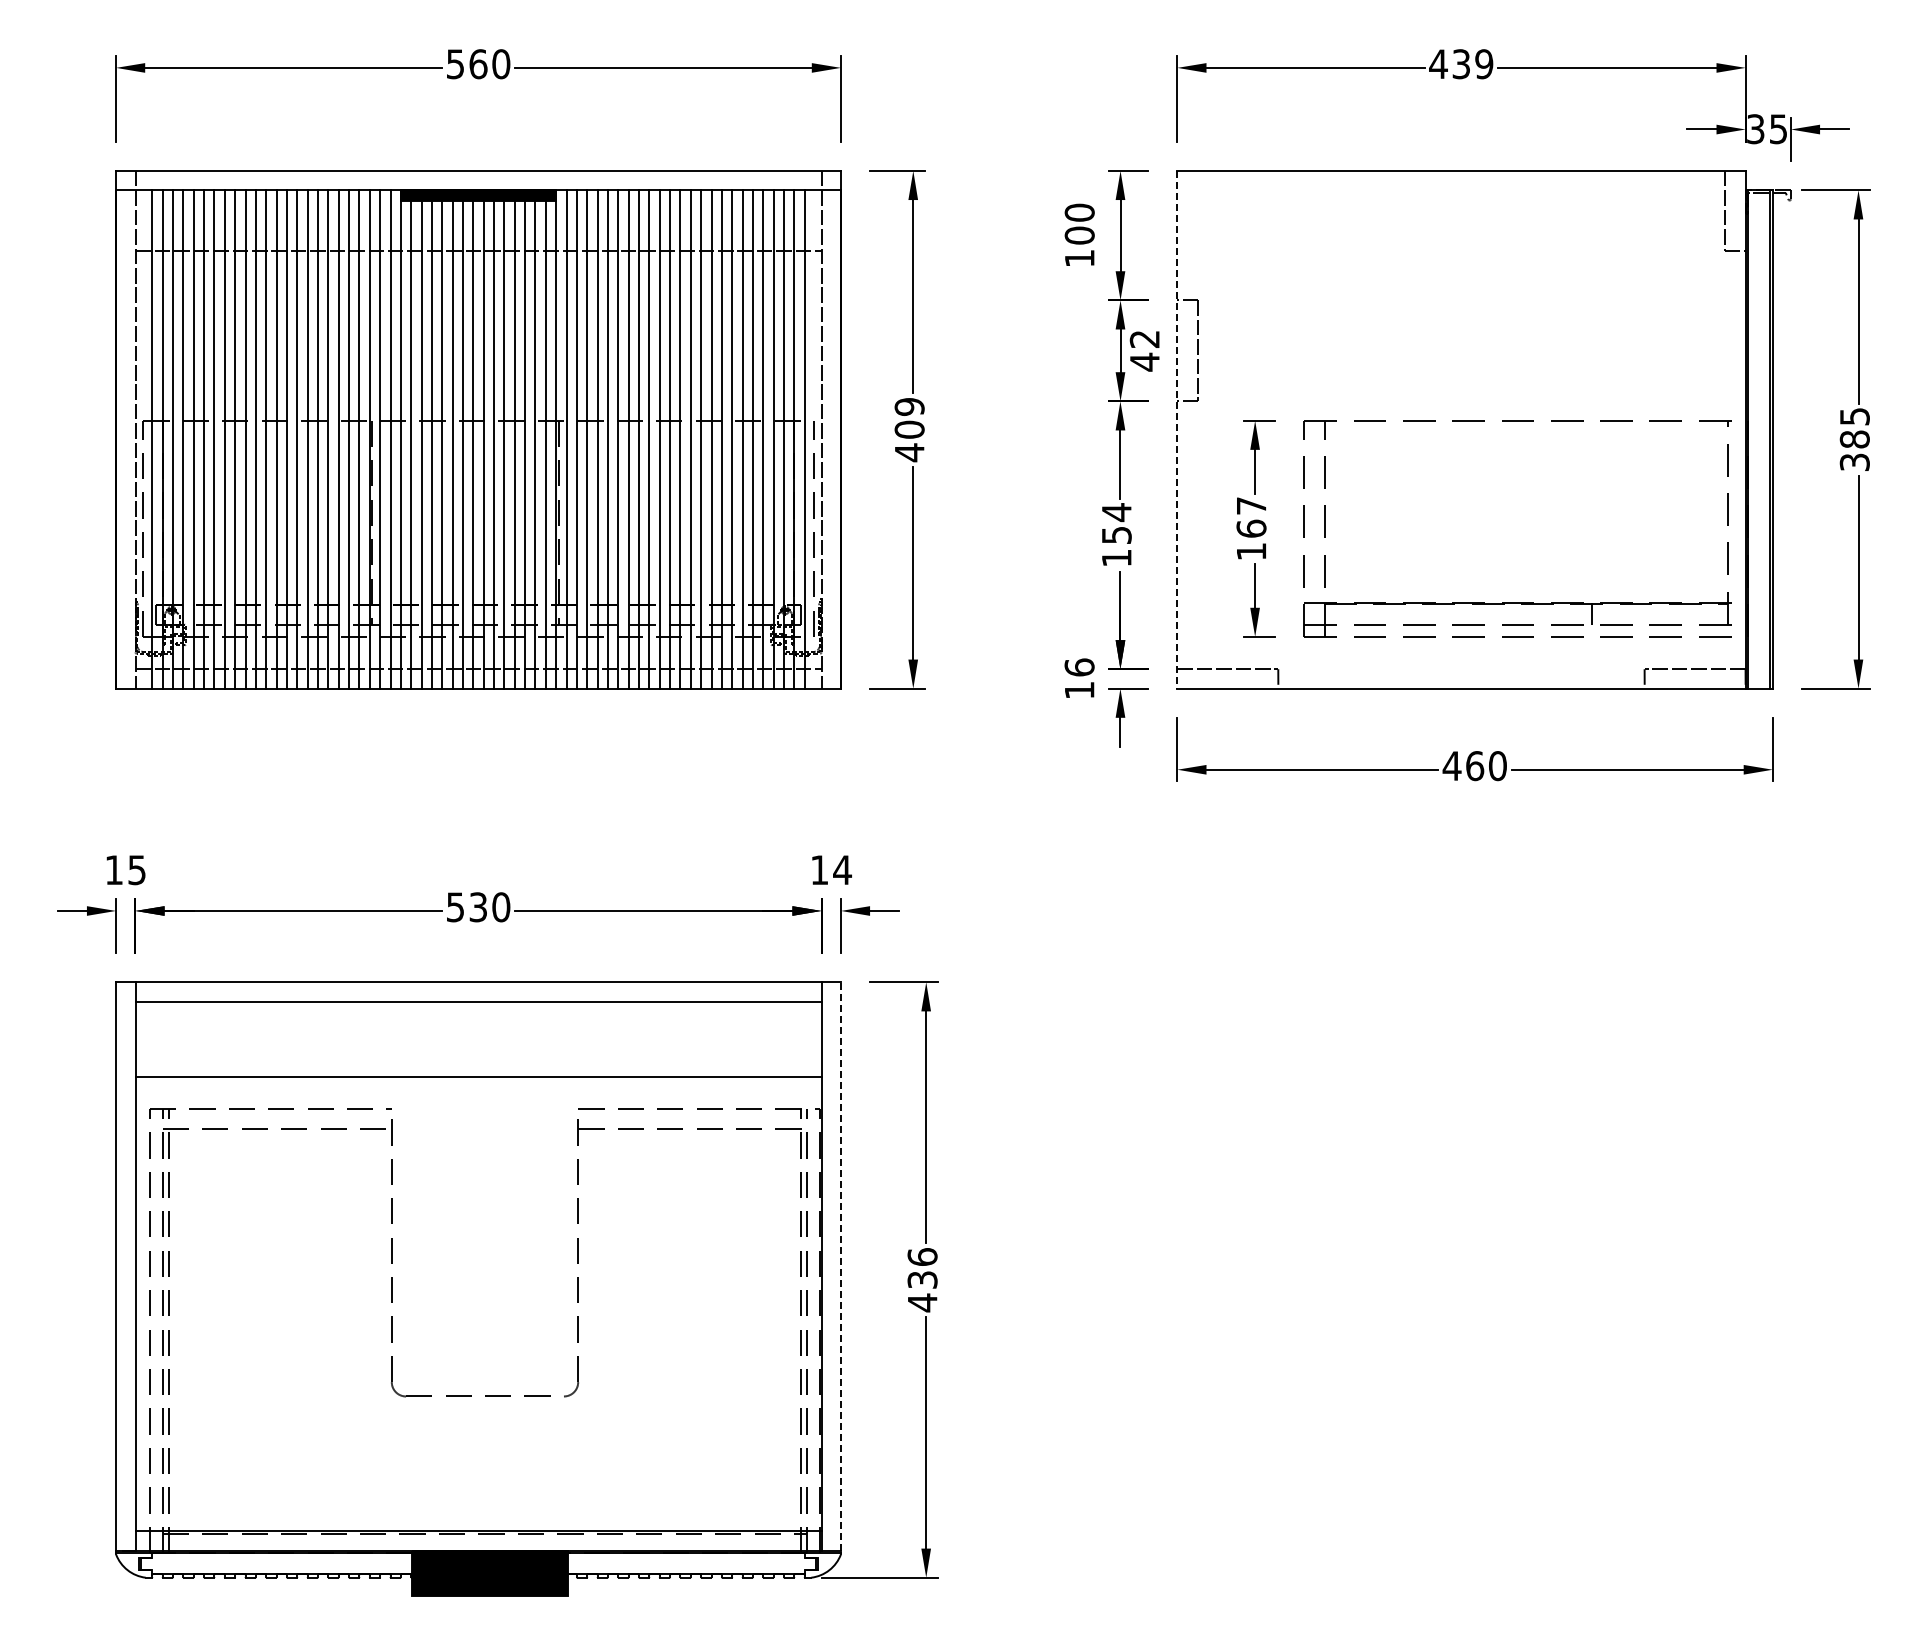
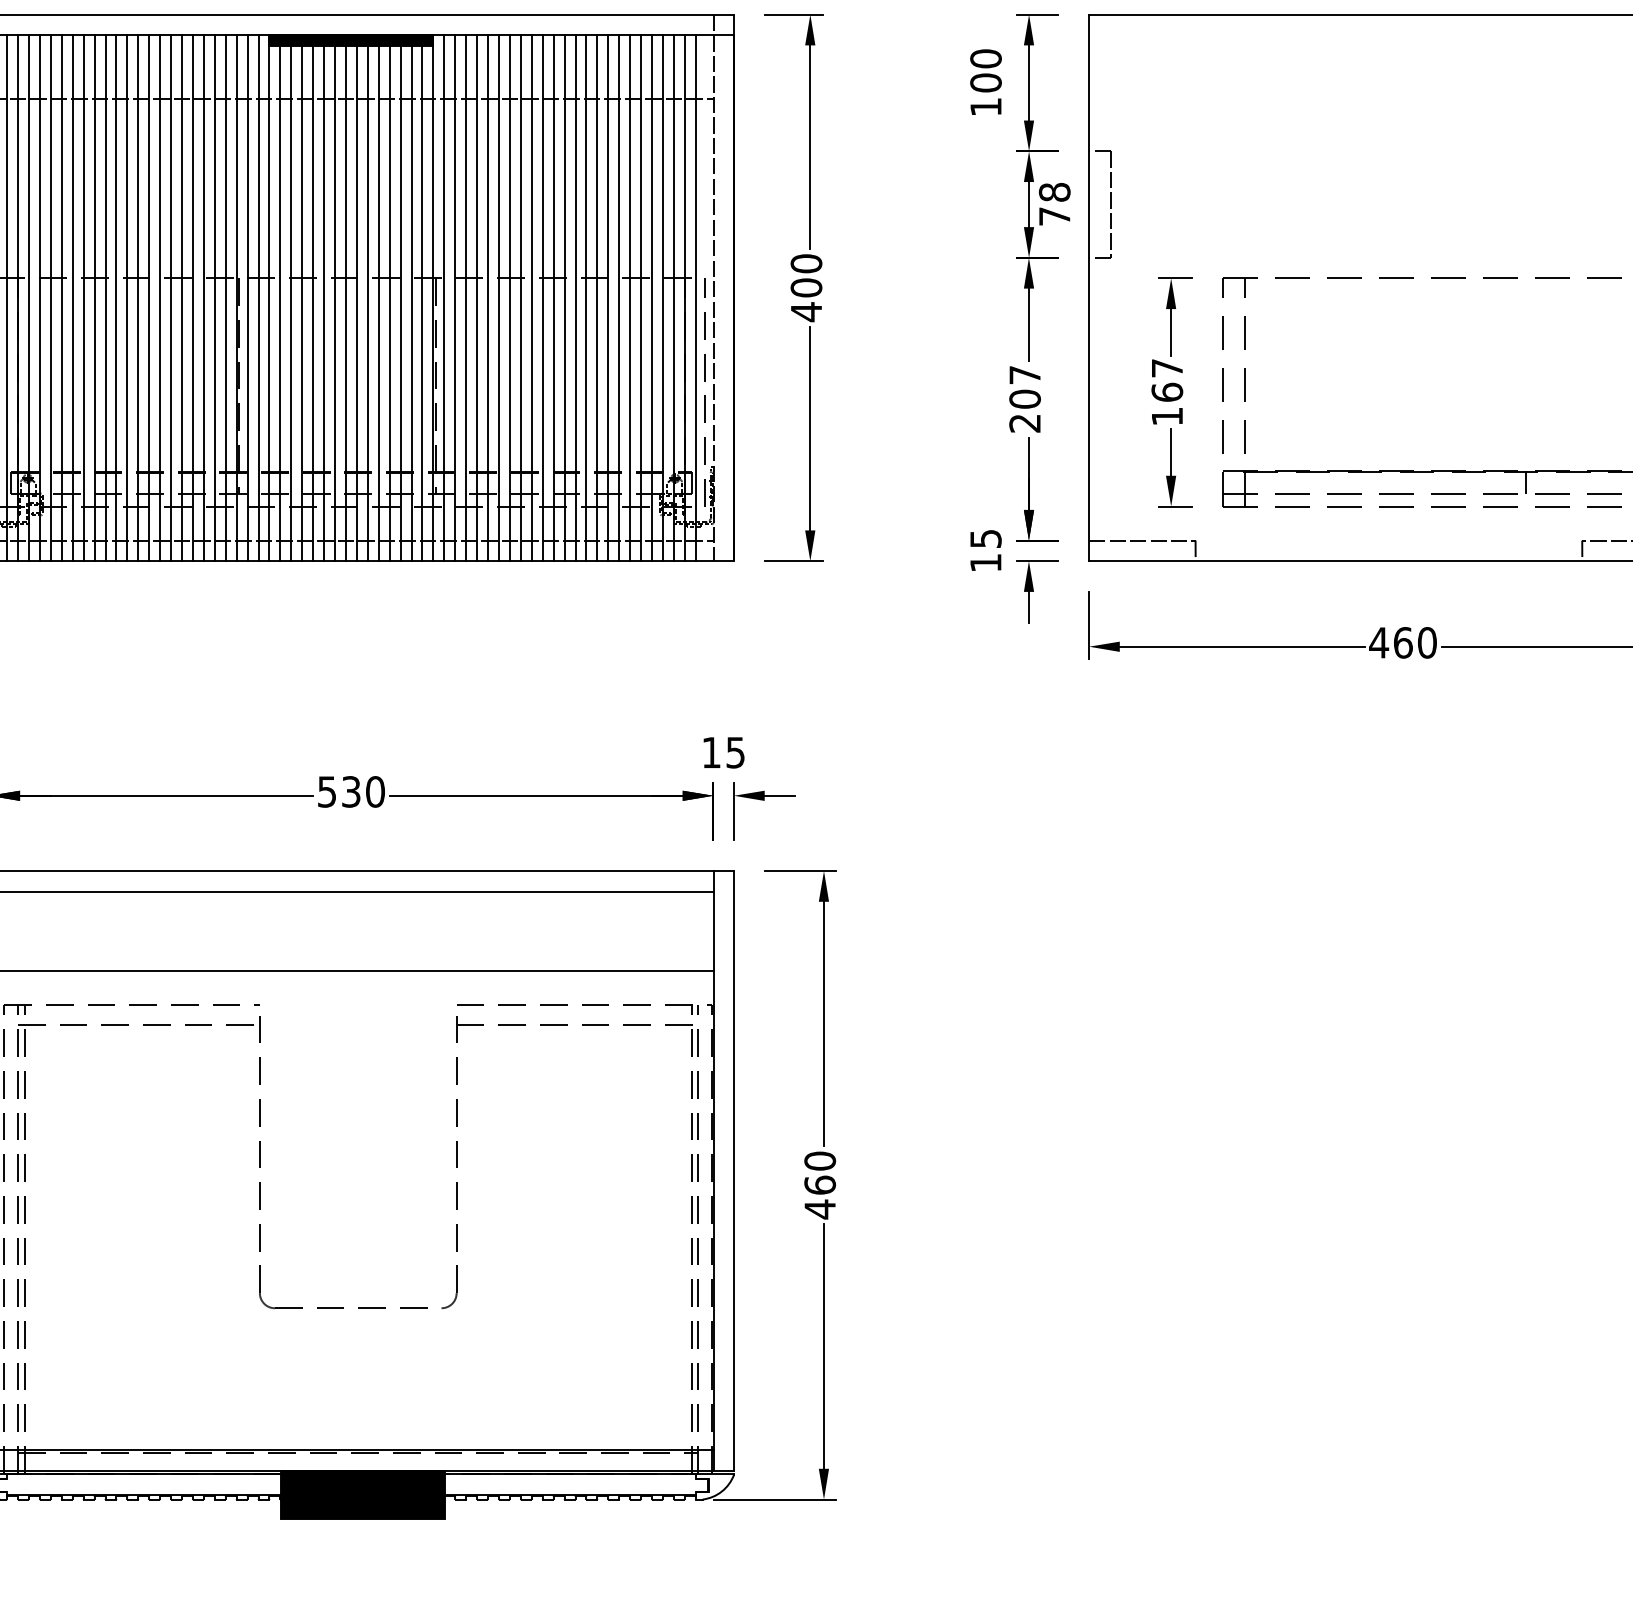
text: (1144, 350) -> (1054, 204), 42 -> 78
text: (909, 406) -> (806, 263), 409 -> 400
line: (1177, 429) -> (1089, 287), dashed -> solid
text: (1116, 534) -> (1024, 398), 154 -> 207
text: (1079, 667) -> (985, 538), 16 -> 15
text: (842, 870) -> (735, 753), 14 -> 15
line: (840, 1265) -> (733, 1169), dashed -> solid
text: (922, 1268) -> (820, 1173), 436 -> 460

